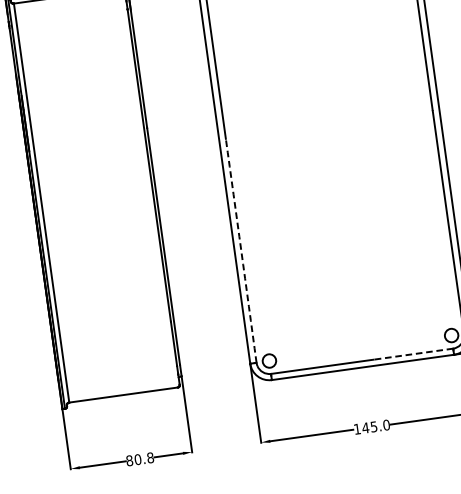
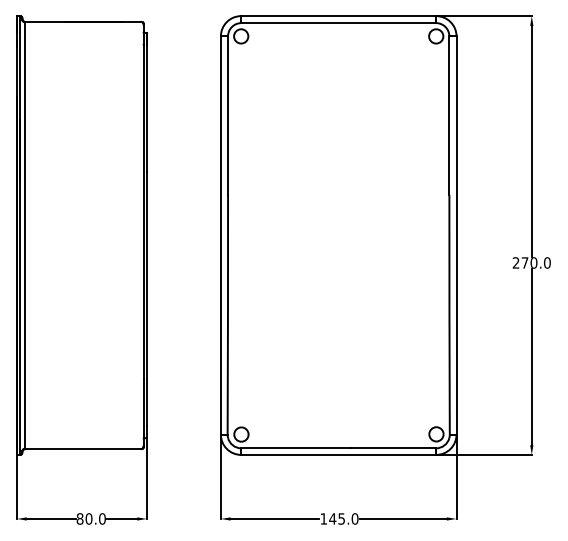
arc: (240, 250) -> (227, 314), dashed -> solid
line: (413, 354) -> (393, 448), dashed -> solid
text: (150, 457) -> (102, 518), 80.8 -> 80.0

